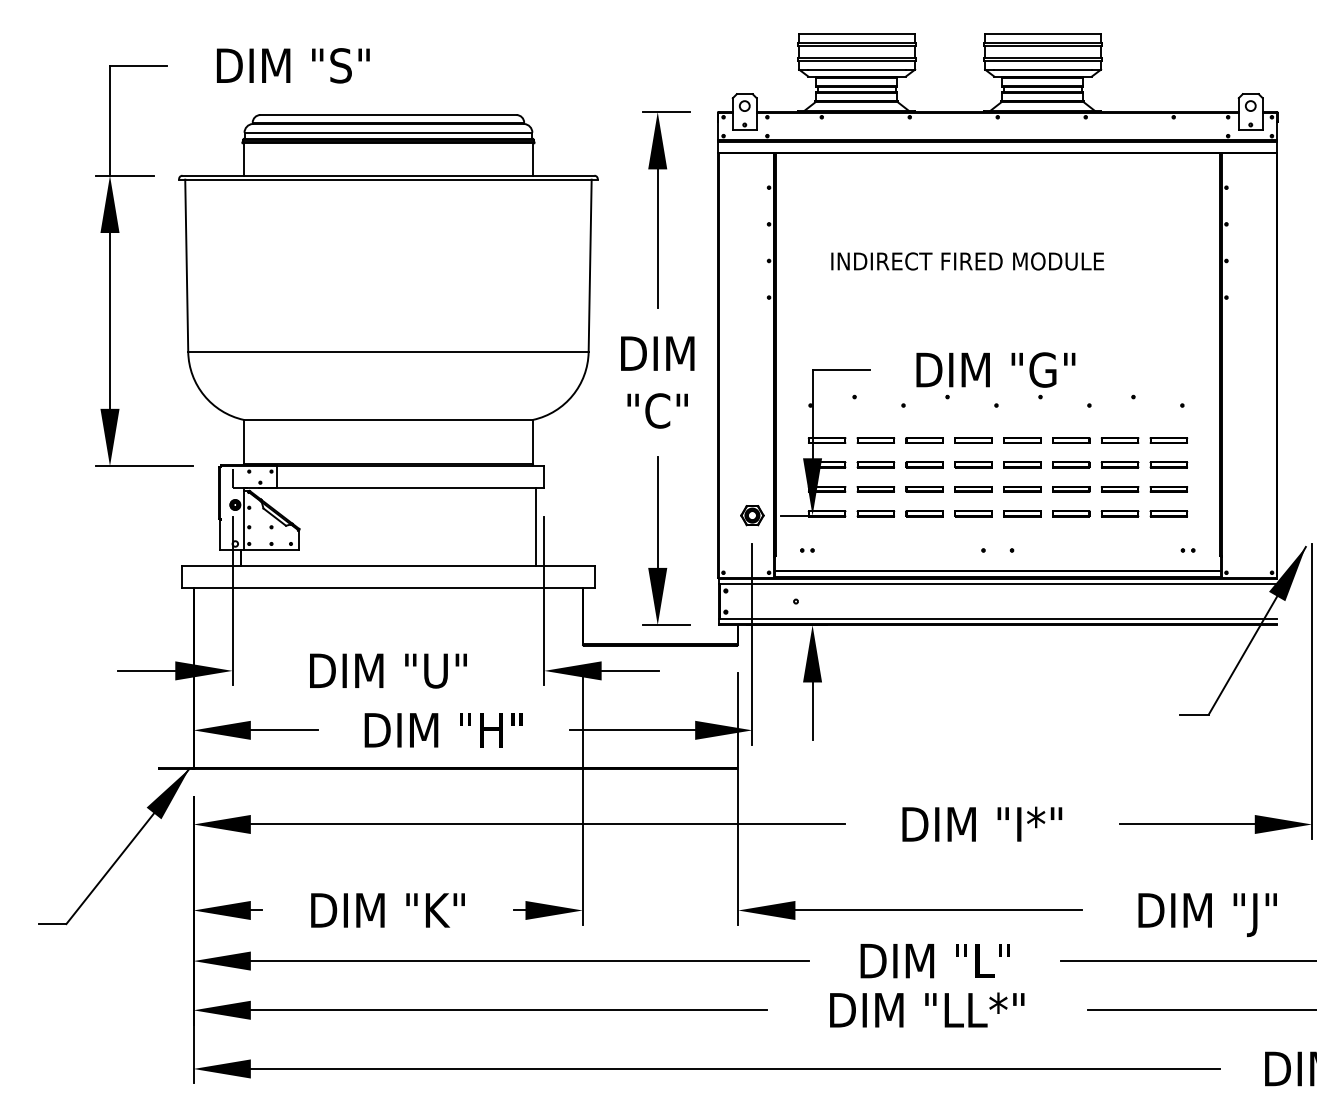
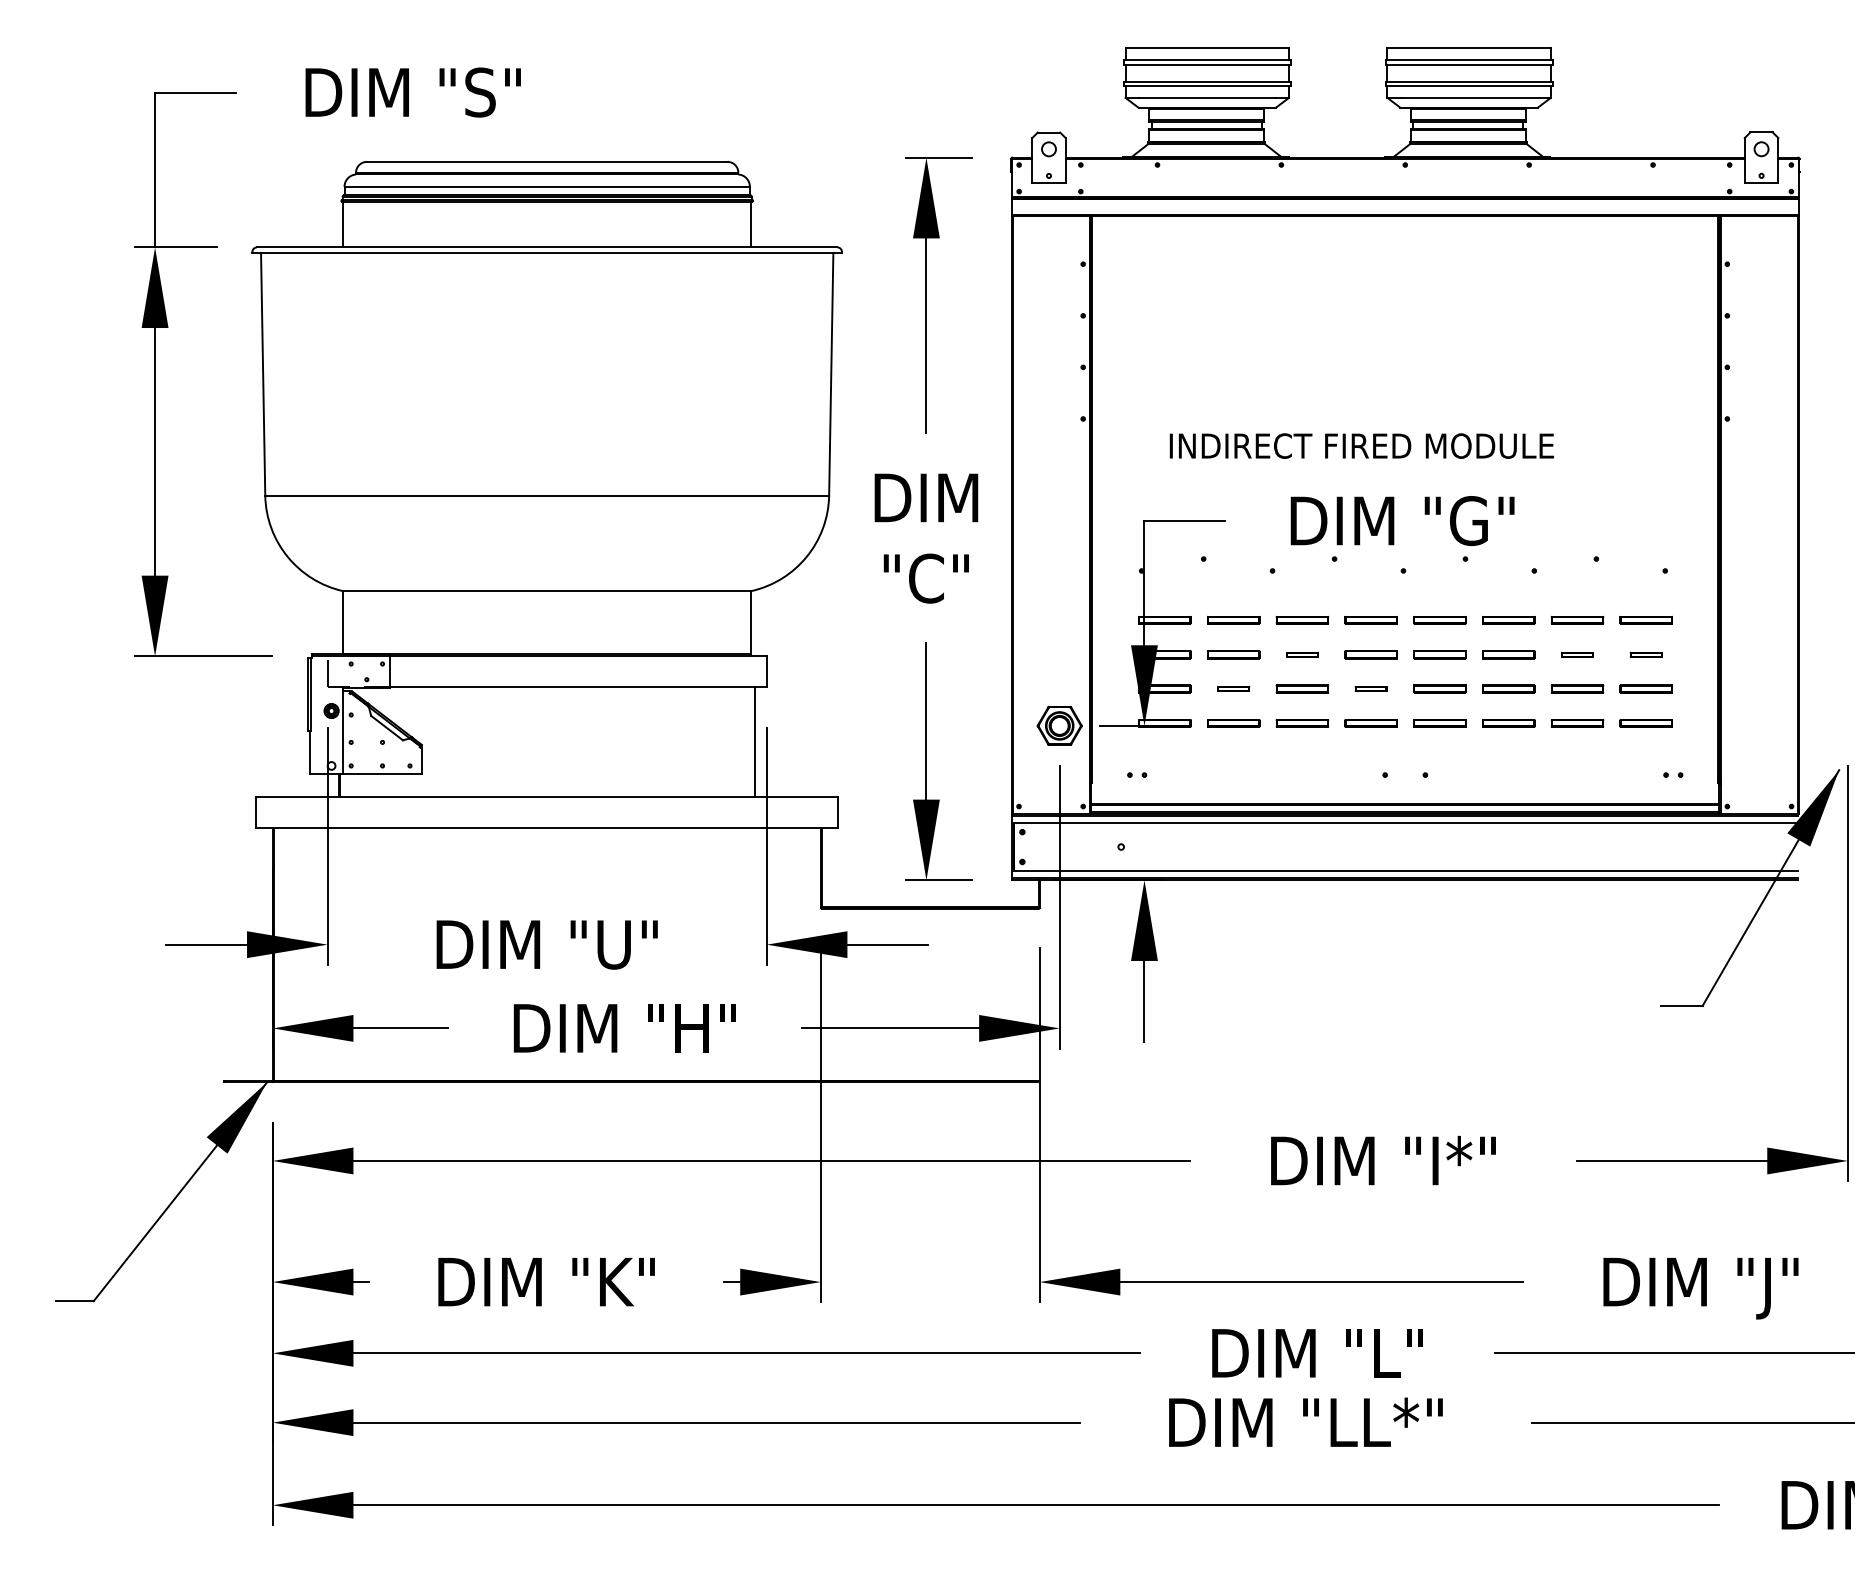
text: (967, 261) -> (1361, 445), moved
part: (924, 464) -> (1302, 654), size x0.6
part: (1120, 464) -> (1577, 654), size x0.6
part: (1168, 464) -> (1645, 654), size x0.6
part: (875, 488) -> (1233, 688), size x0.6
part: (973, 488) -> (1370, 688), size x0.6
part: (752, 515) -> (1059, 725), size x1.4

